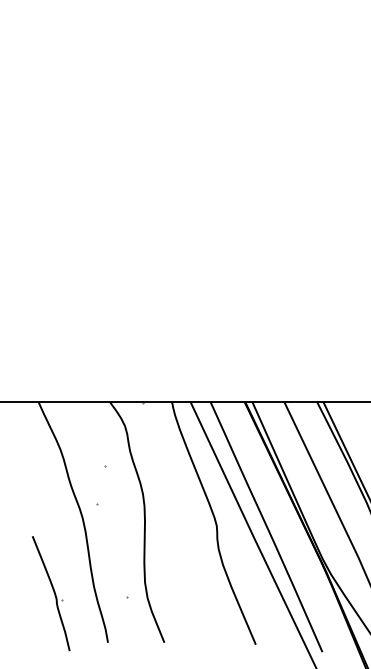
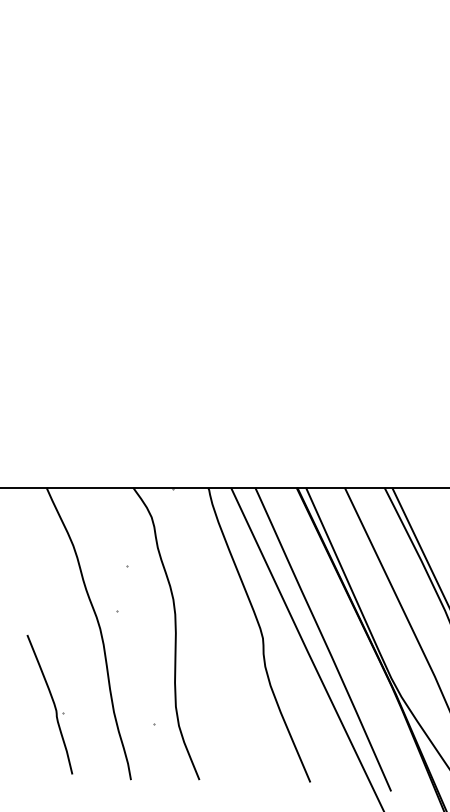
part: (51, 593) -> (50, 704), moved

